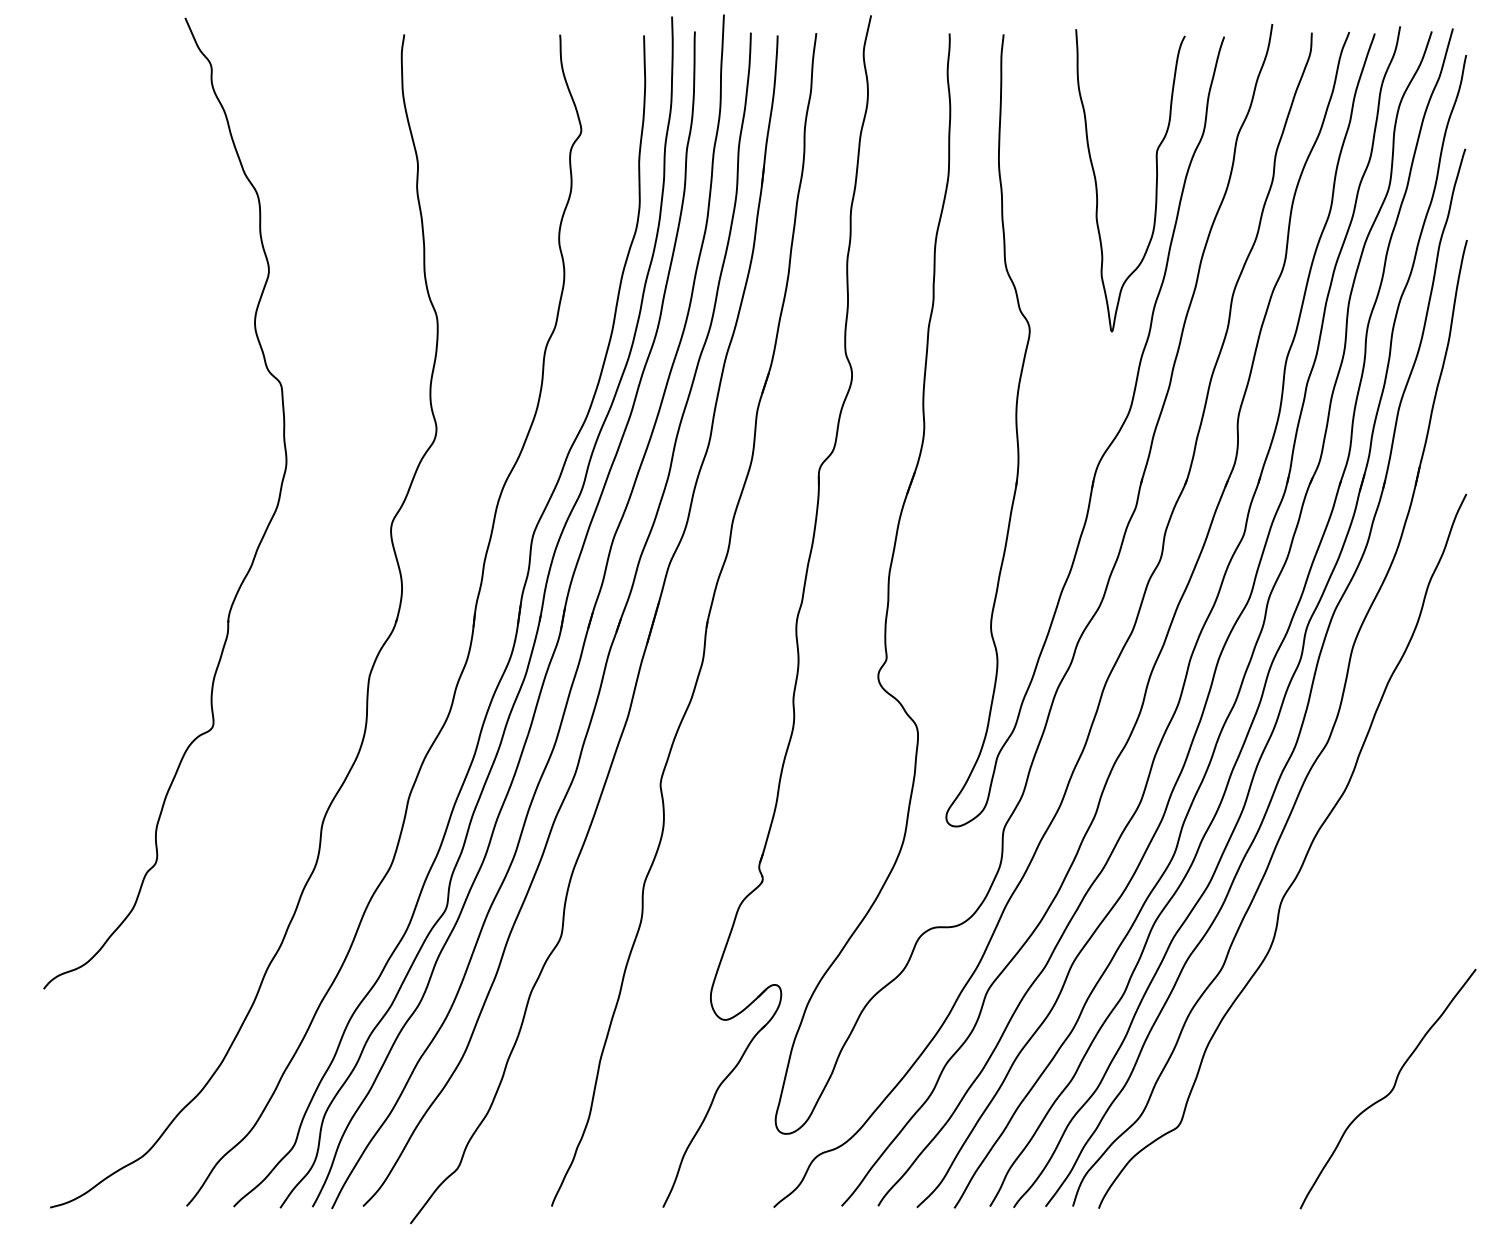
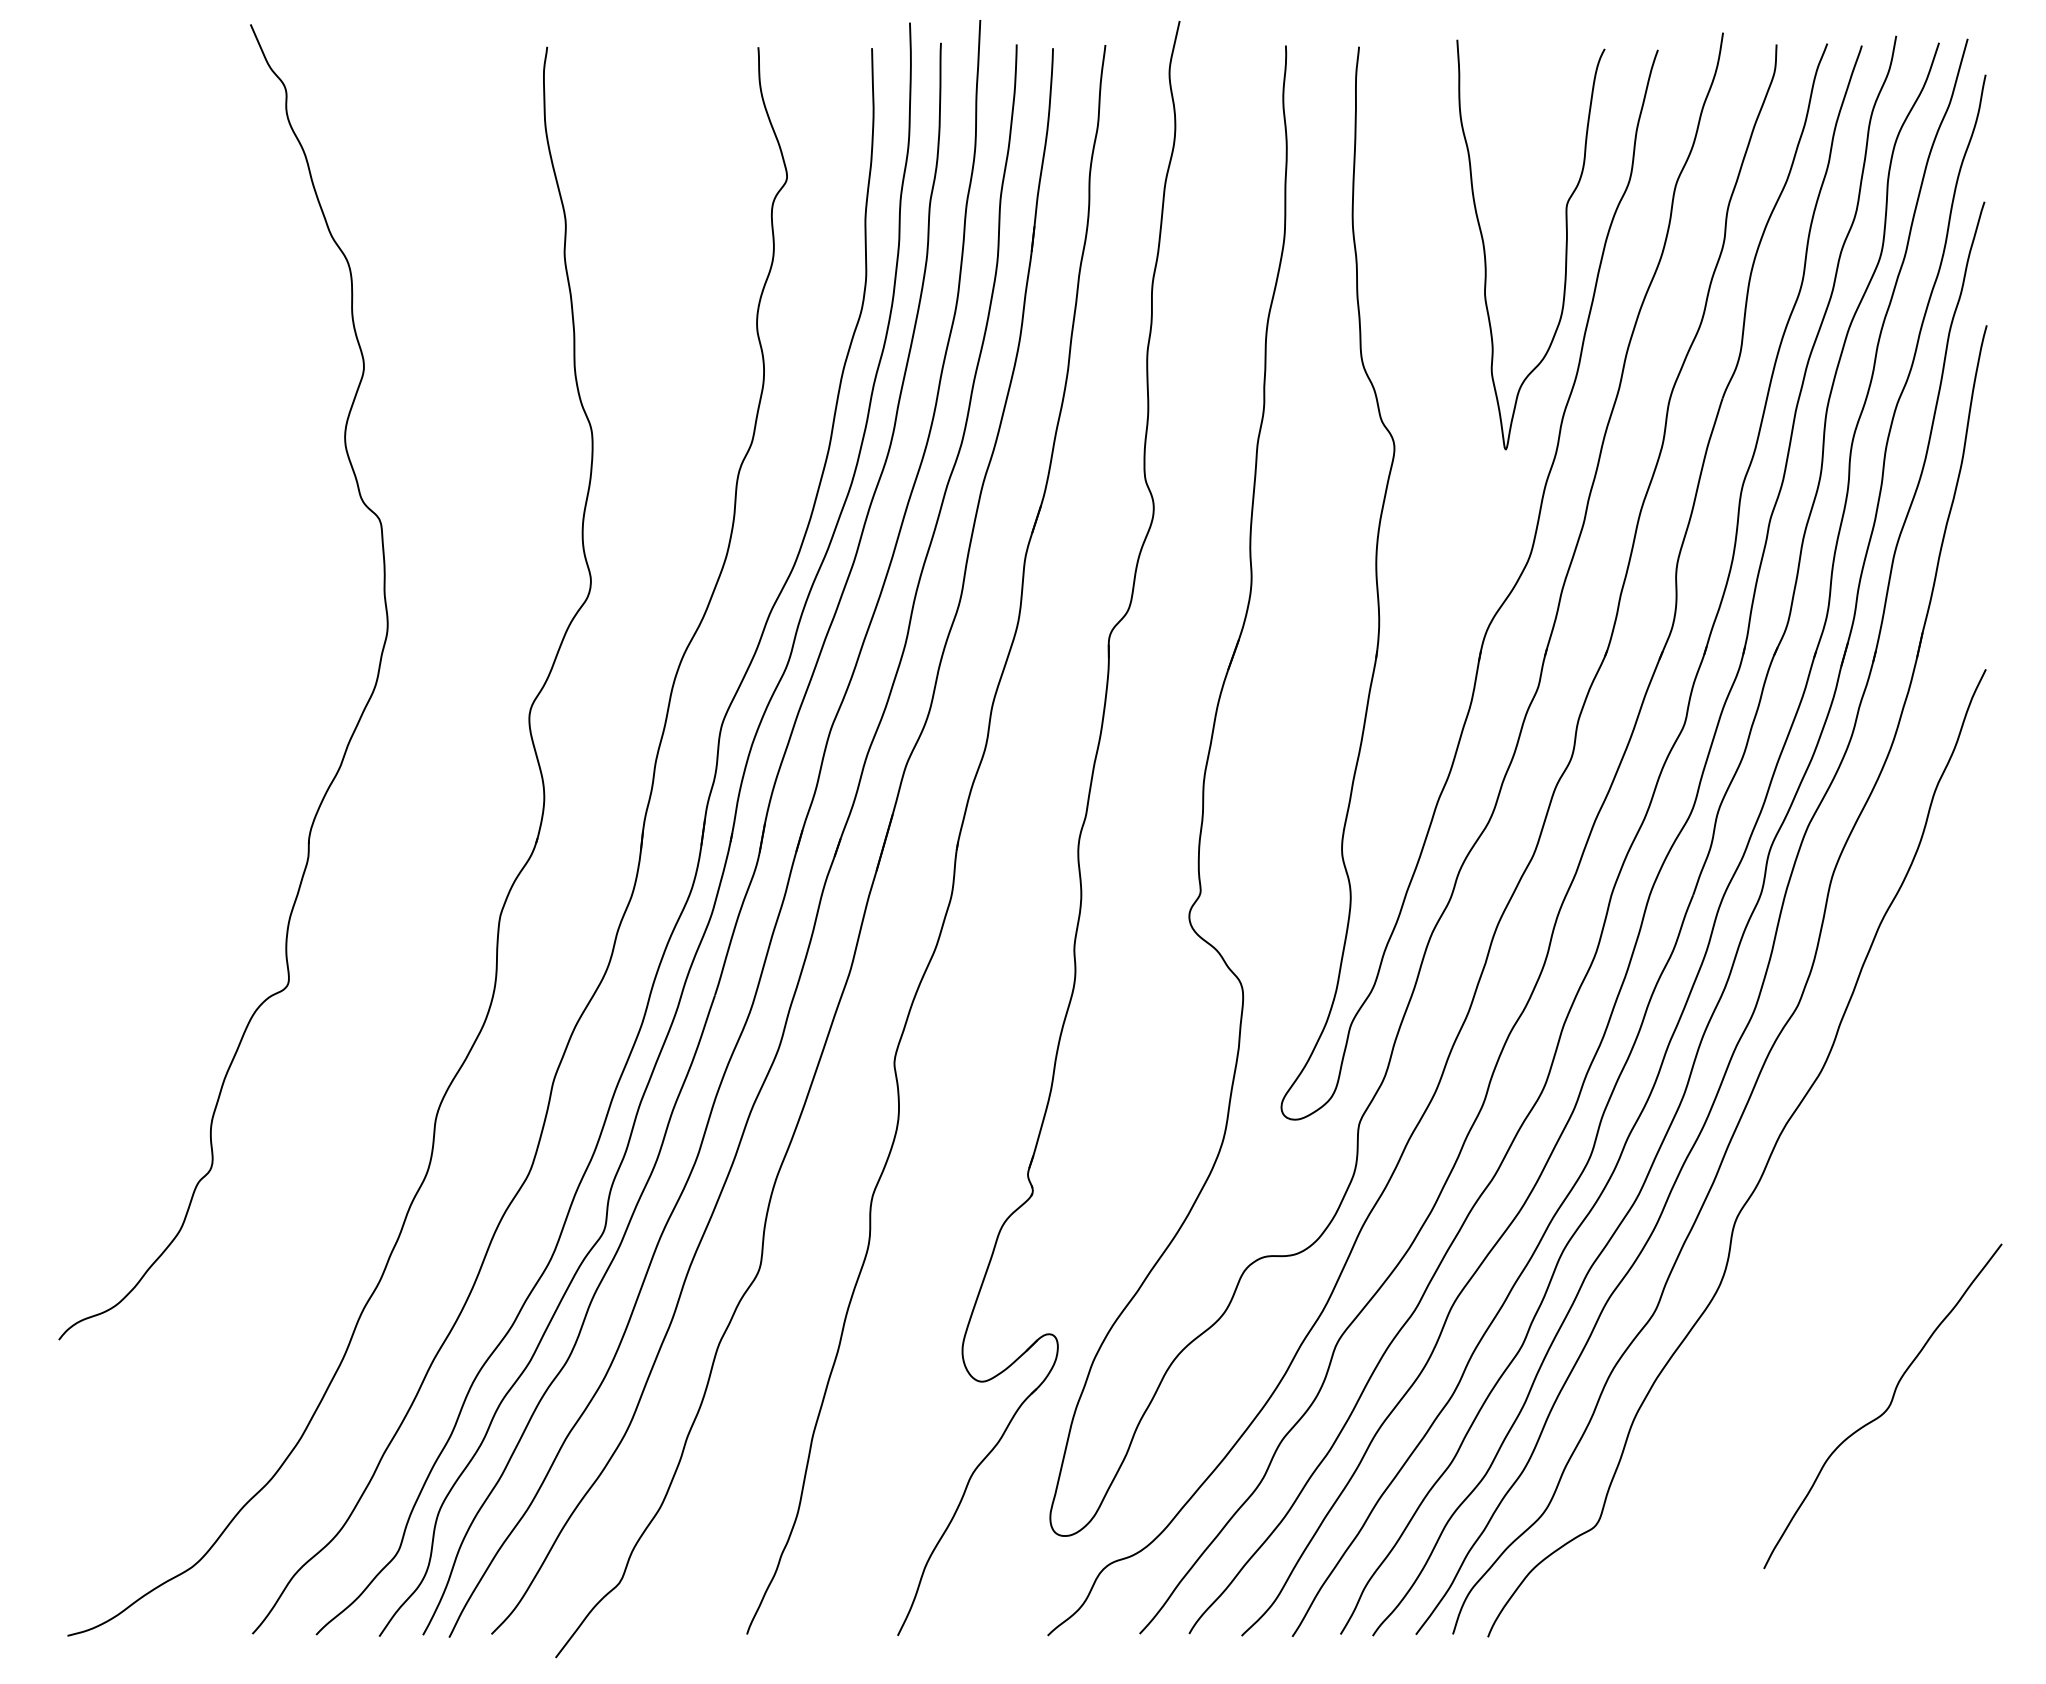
curve: (1390, 1091) -> (1885, 1409), moved

